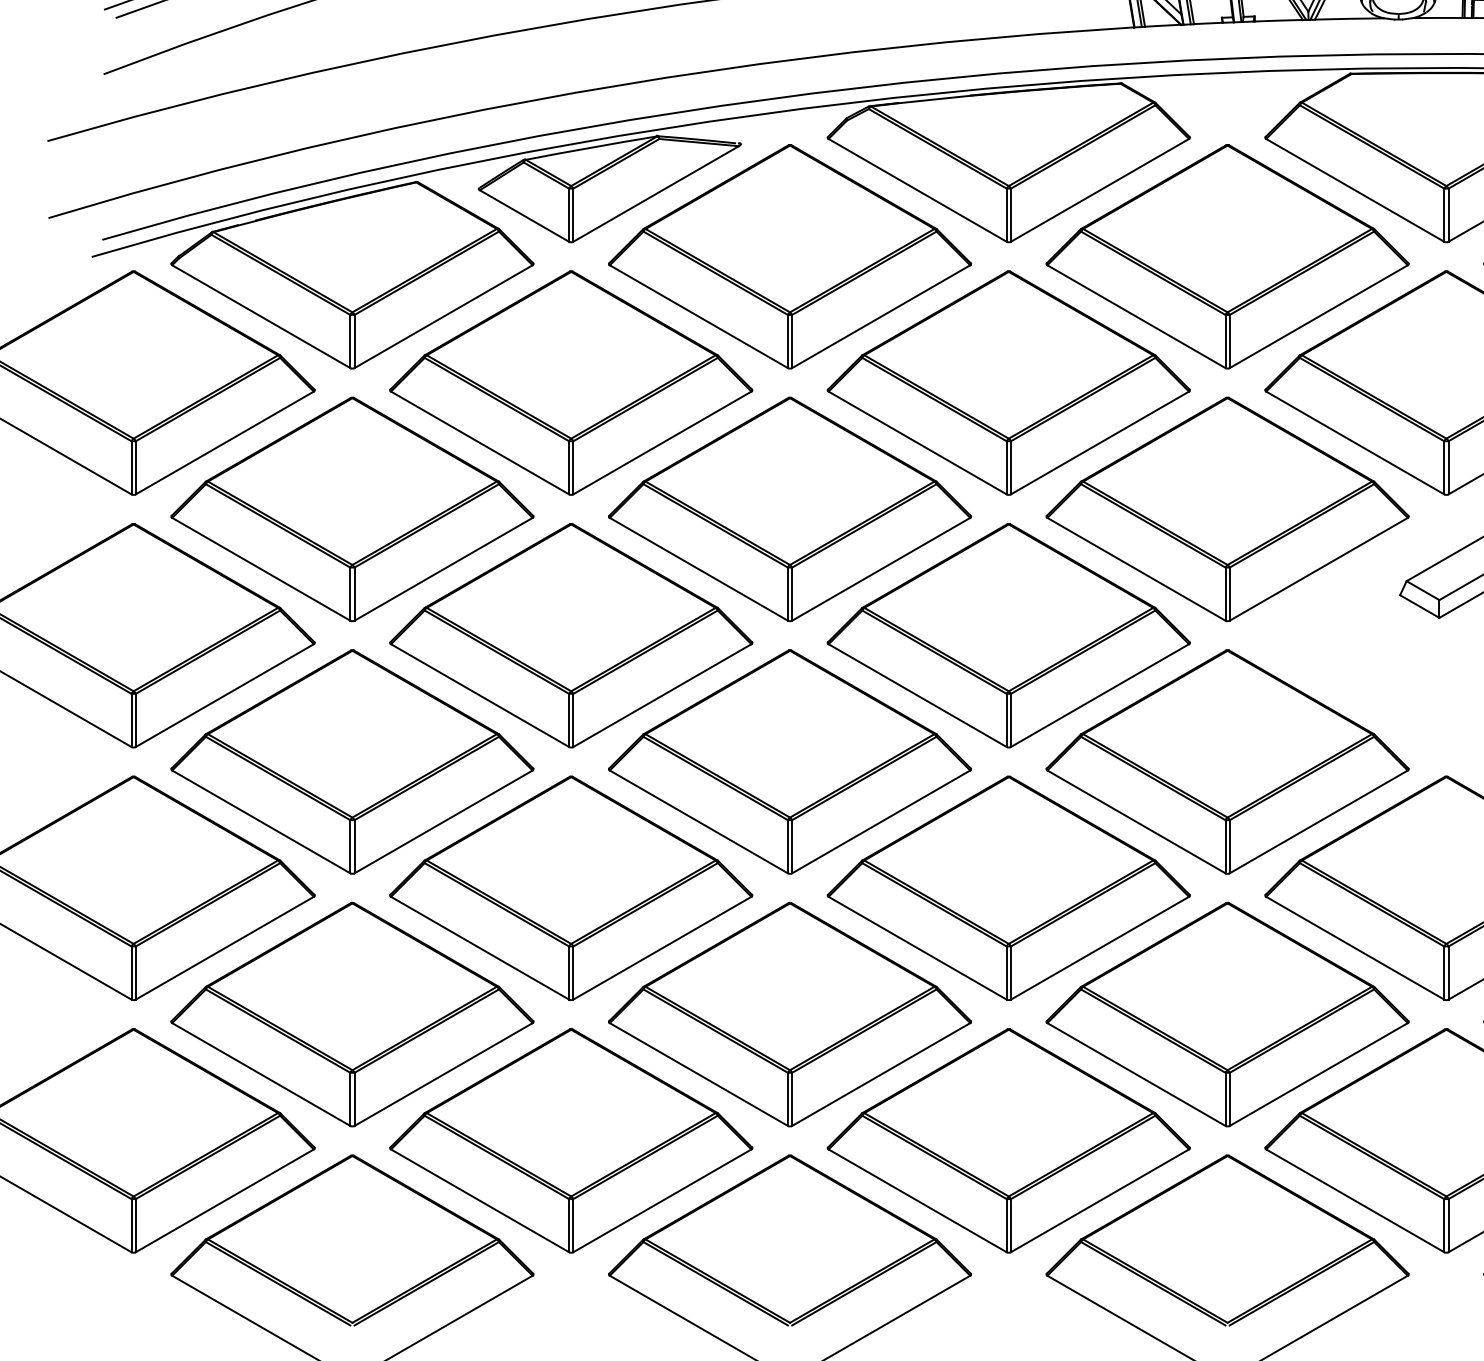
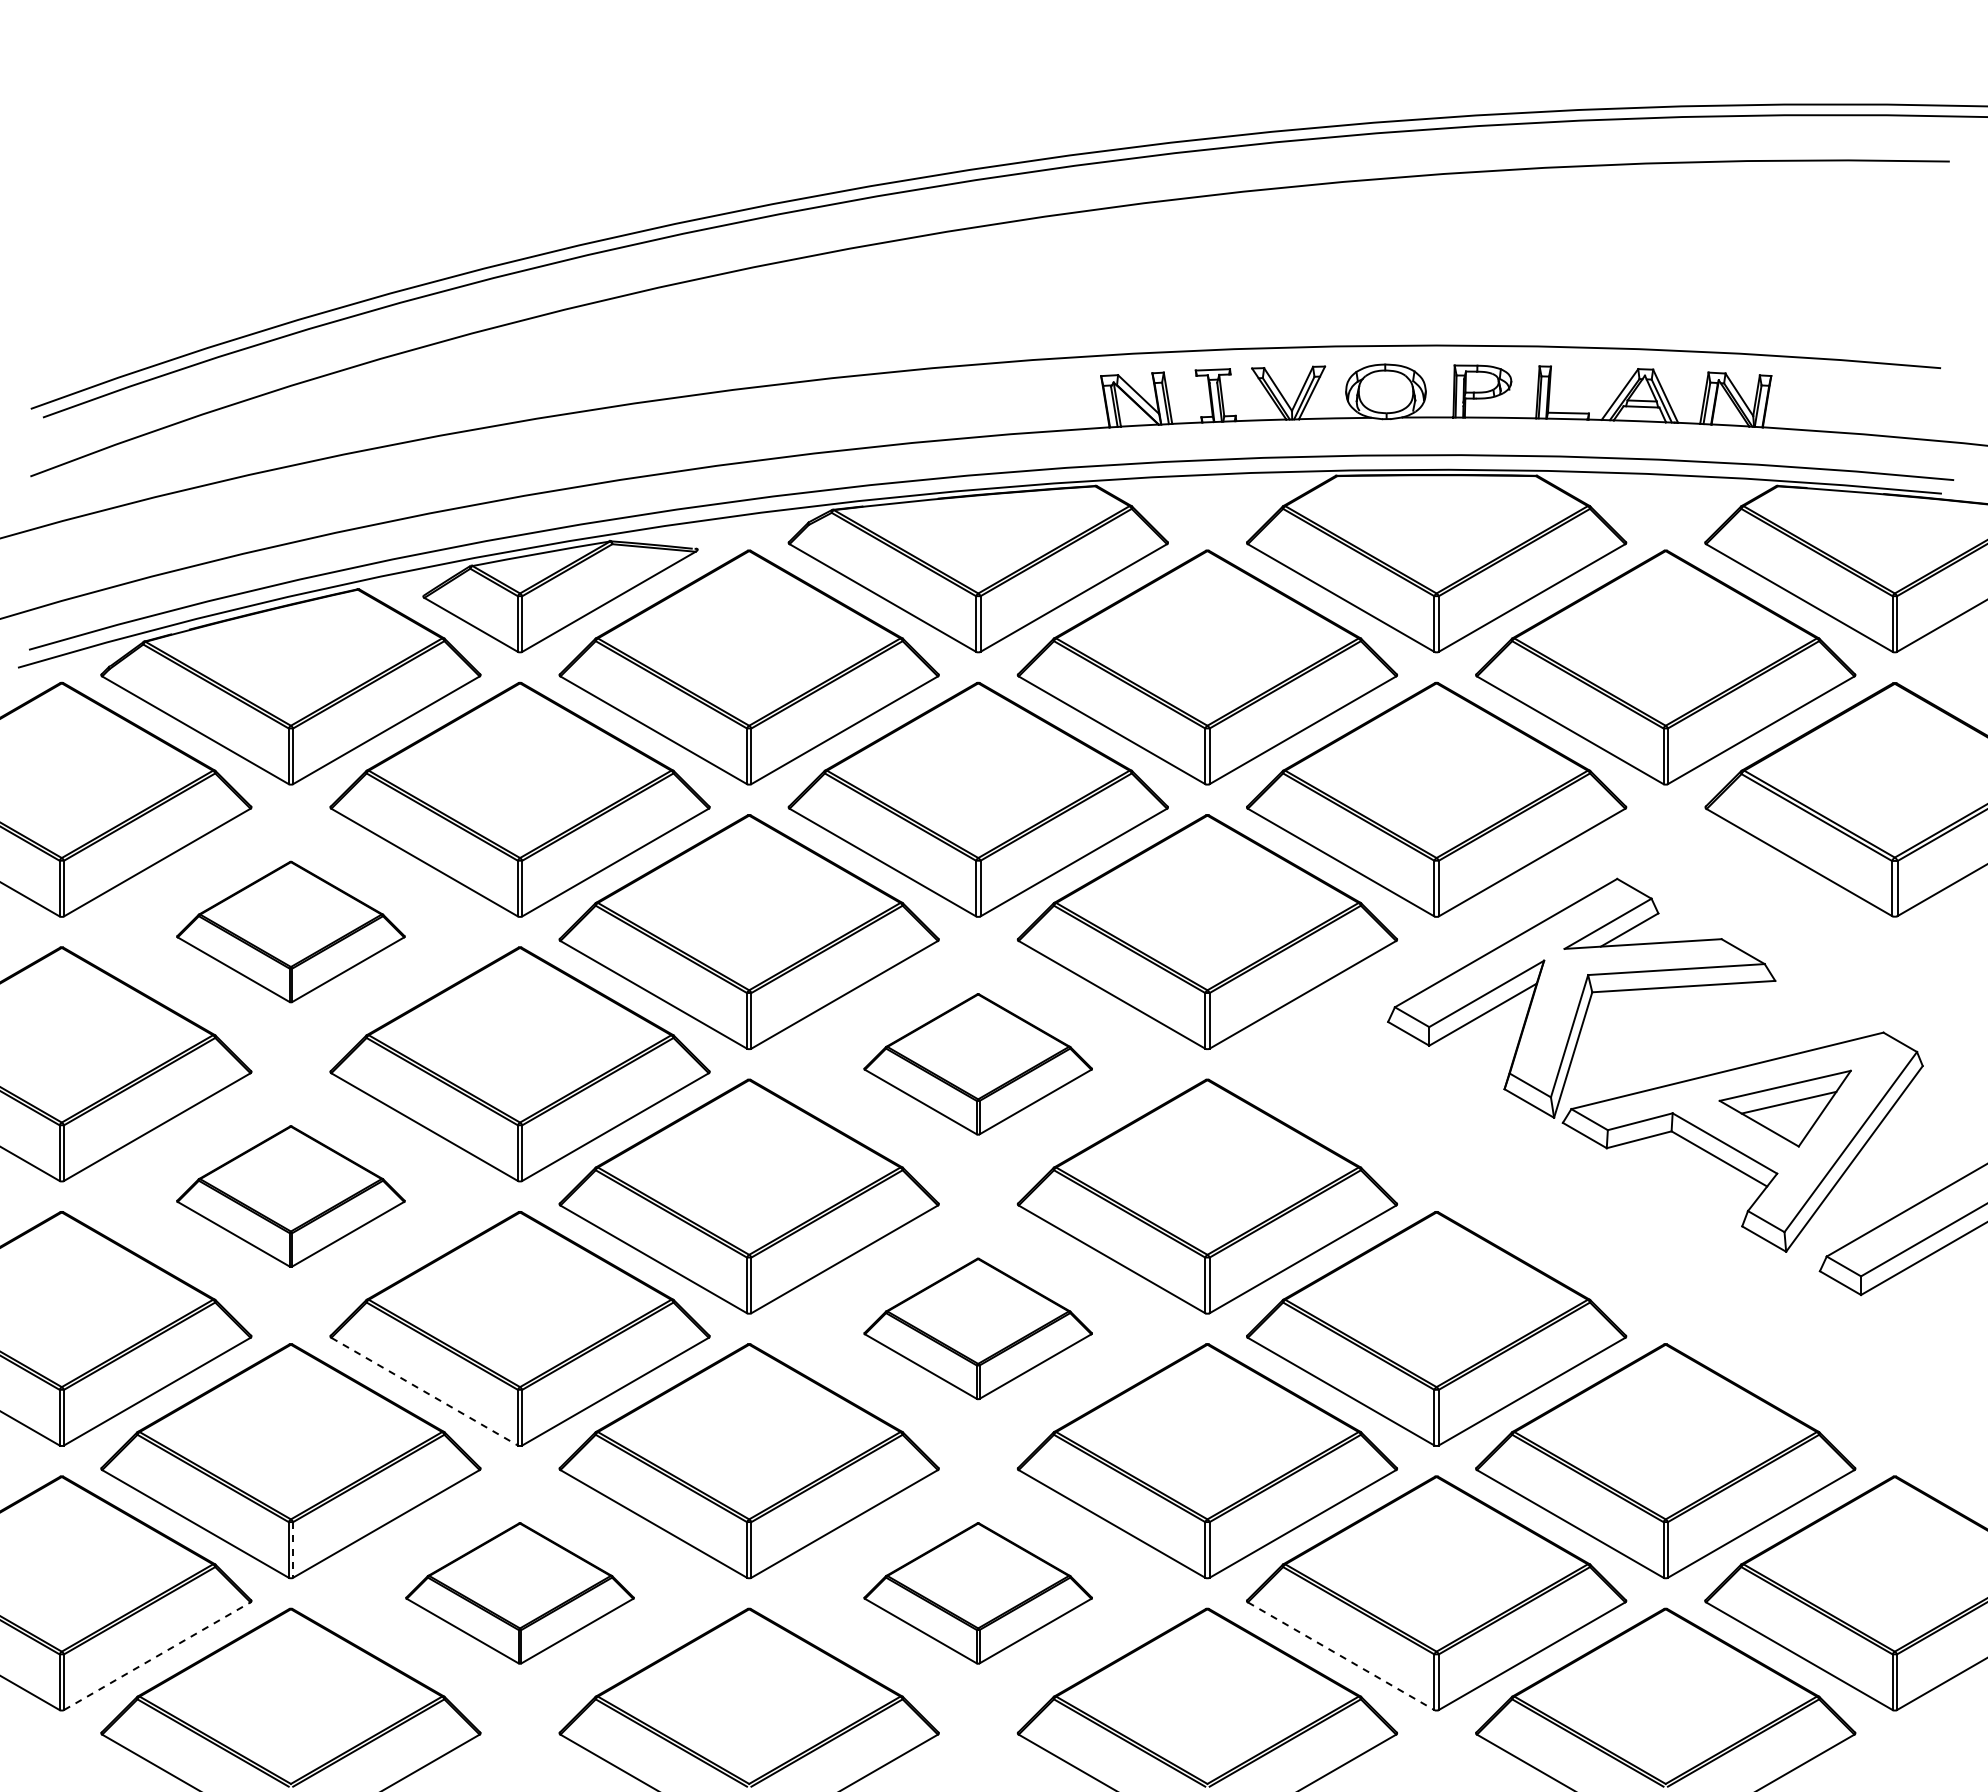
part: (352, 508) -> (290, 931), size x0.6
part: (1008, 635) -> (977, 1064), size x0.6
part: (352, 761) -> (290, 1196), size x0.6
part: (1008, 887) -> (977, 1328), size x0.6
line: (479, 948) -> (424, 1391), solid -> dashed
line: (354, 1098) -> (293, 1549), solid -> dashed
part: (570, 1140) -> (519, 1593), size x0.6
part: (1008, 1140) -> (977, 1593), size x0.6
line: (225, 1201) -> (157, 1656), solid -> dashed
line: (1355, 1201) -> (1341, 1656), solid -> dashed

